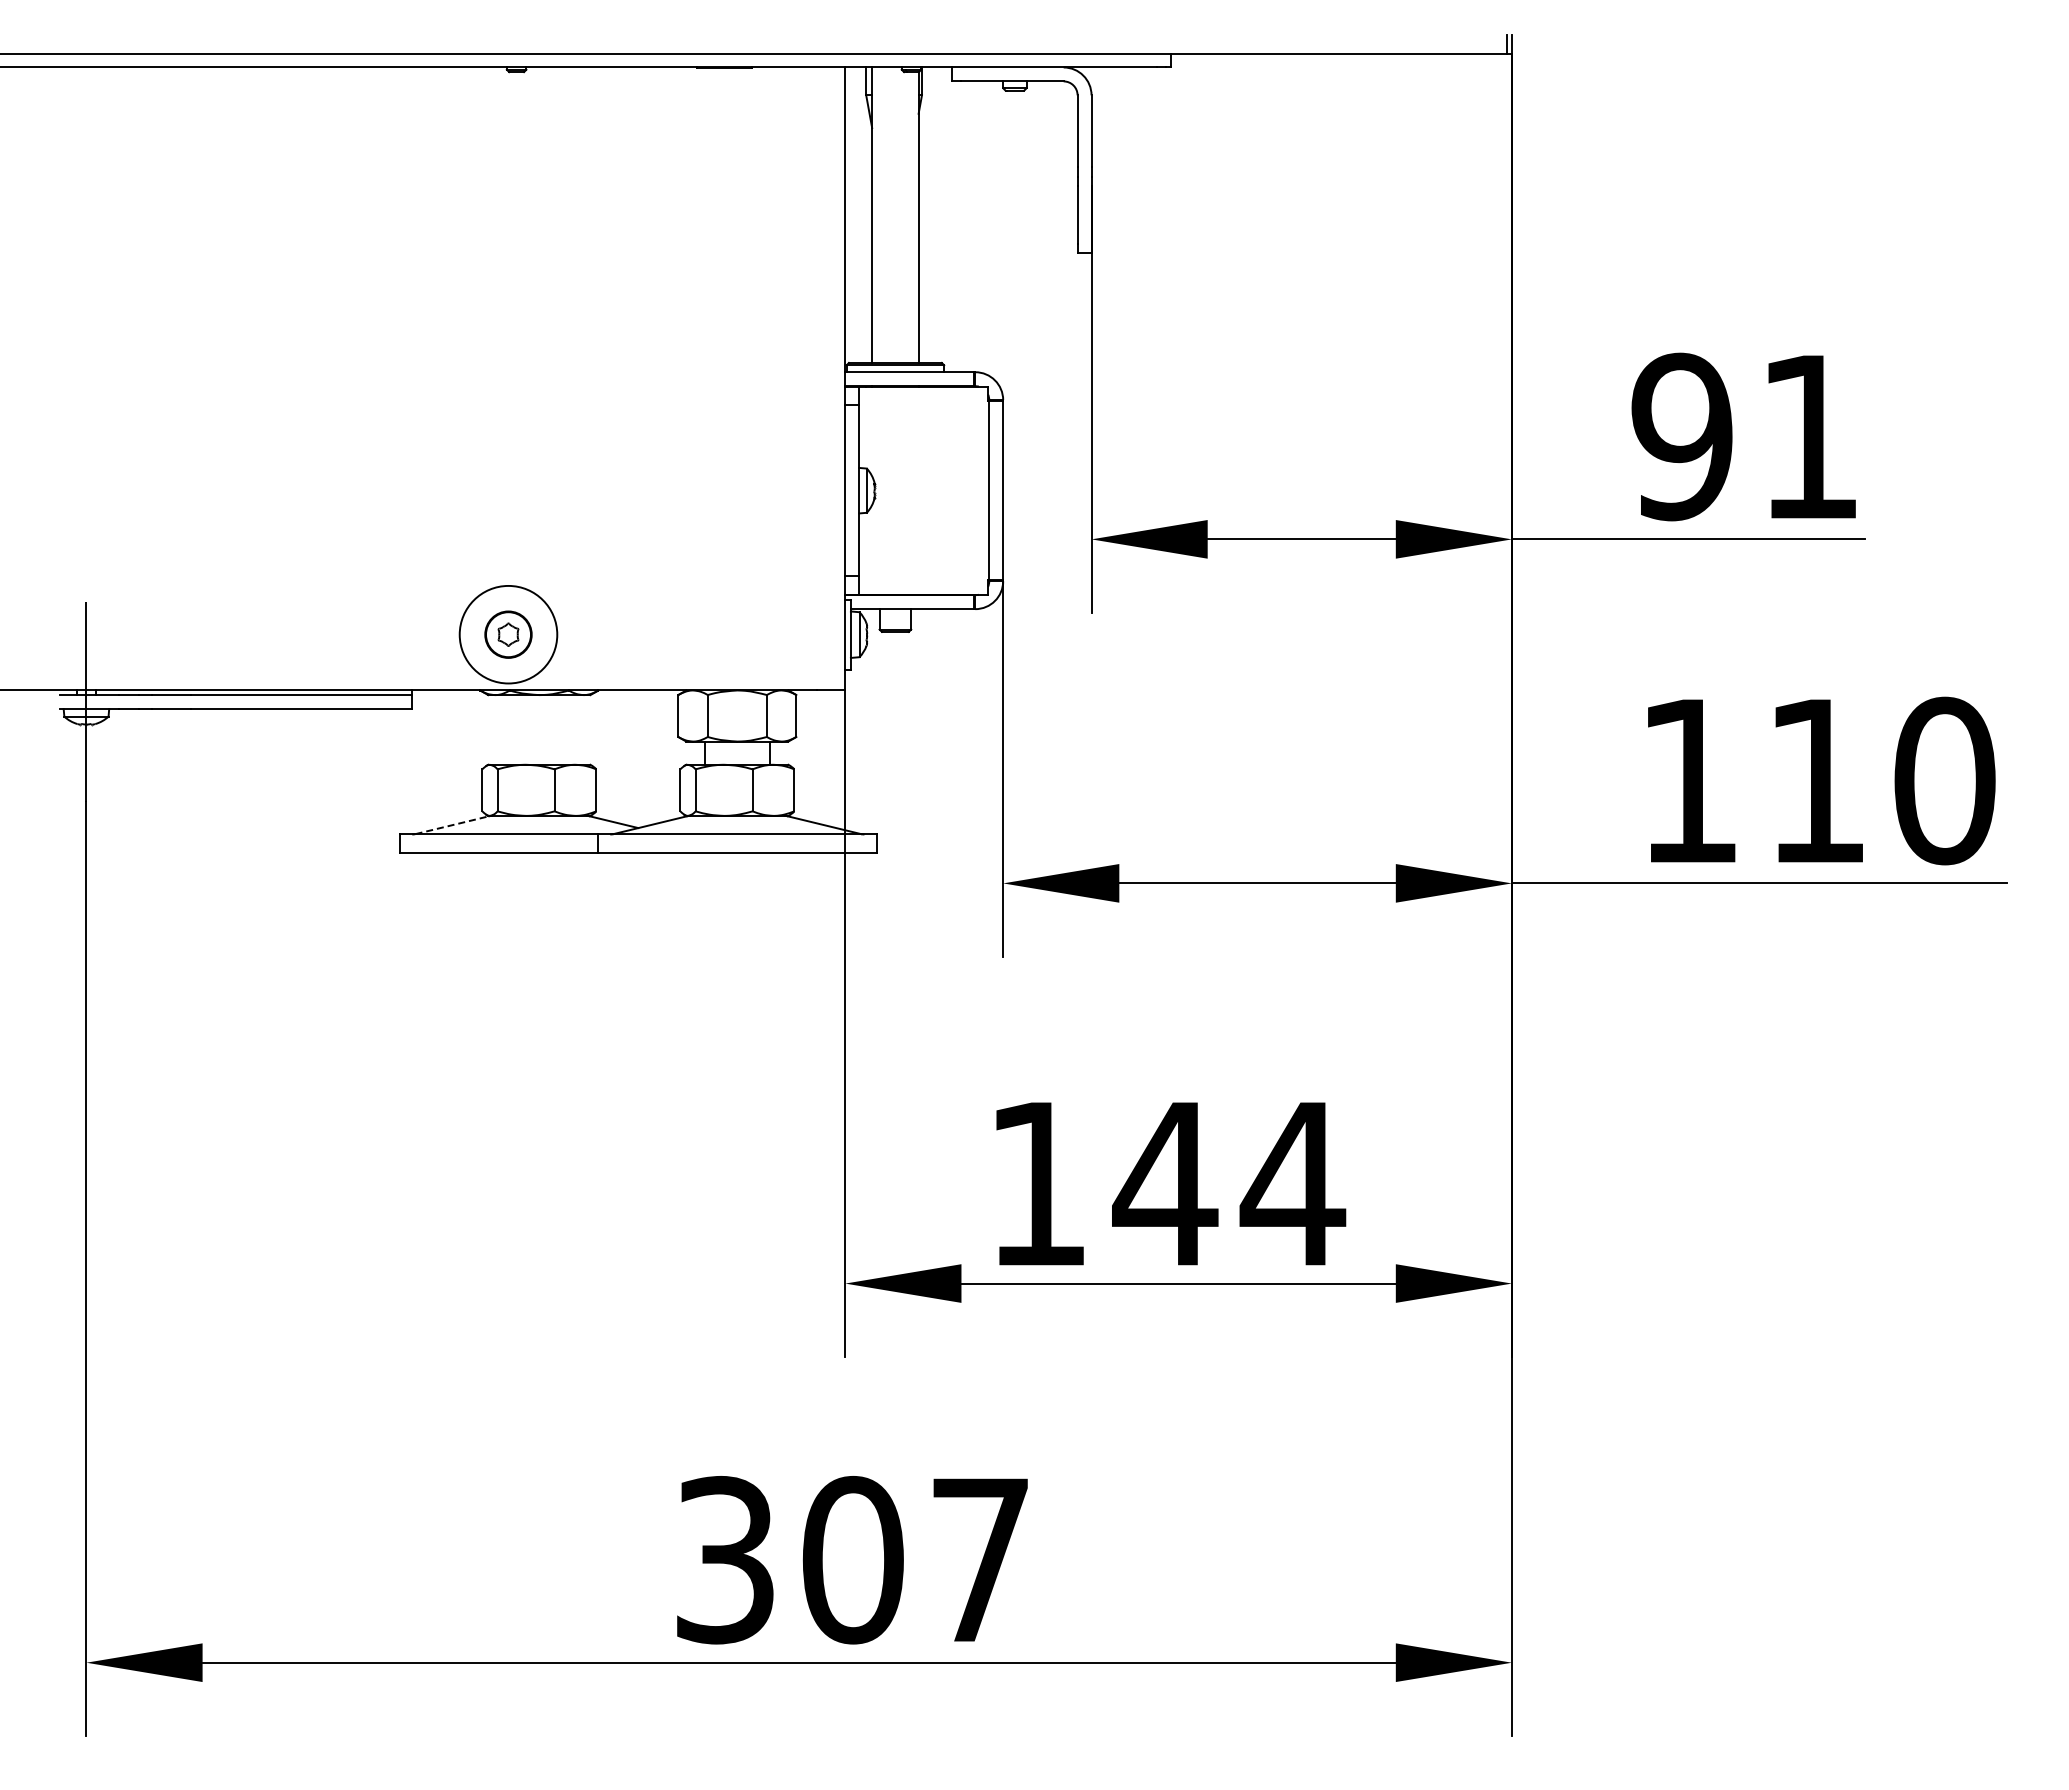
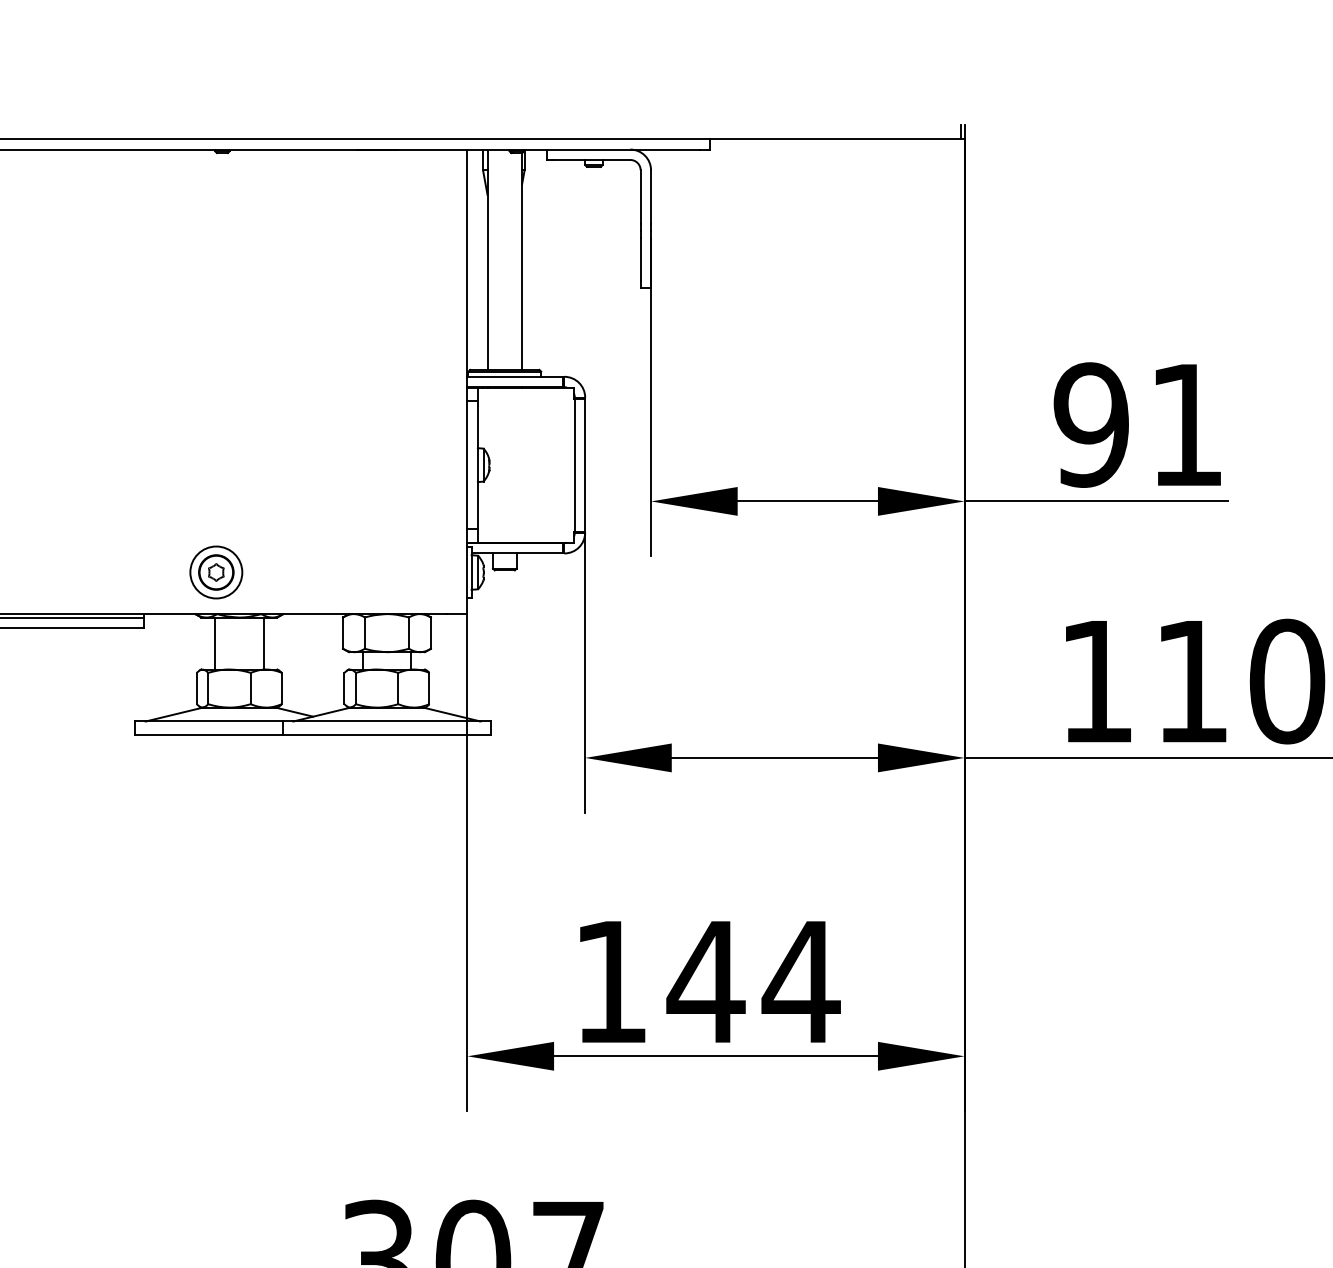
circle: (508, 634) -> (216, 572), size x0.71
line: (506, 729) -> (214, 643), added
line: (571, 729) -> (263, 643), added
line: (452, 825) -> (174, 714), dashed -> solid

